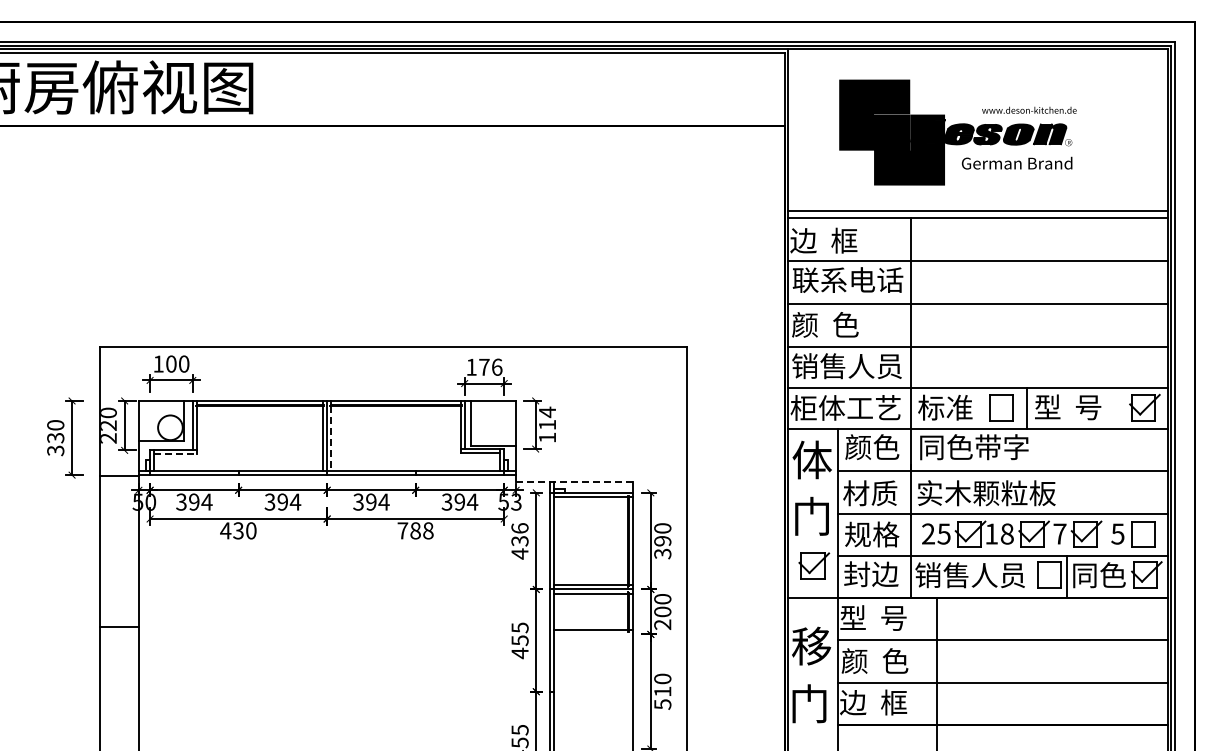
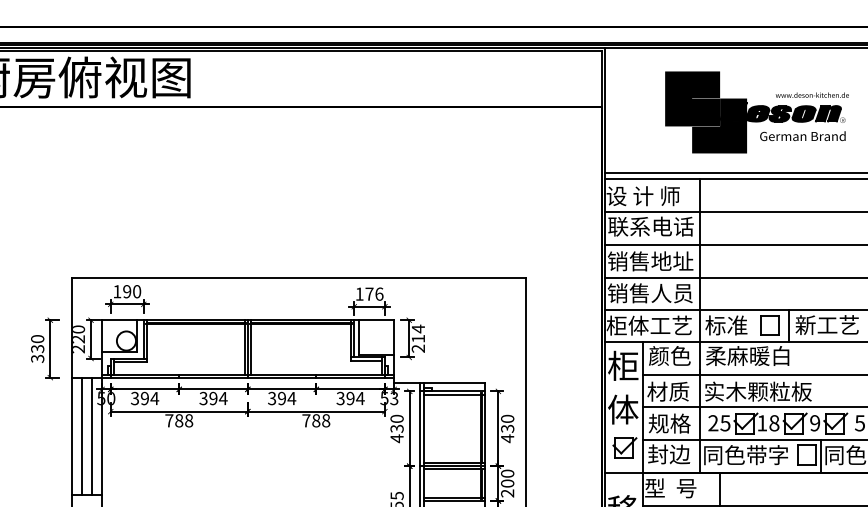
part: (957, 132) -> (756, 112), moved
text: (837, 240) -> (642, 196), 边  框 -> 设 计 师
text: (847, 324) -> (650, 261), 颜  色 -> 销售地址
text: (171, 363) -> (127, 291), 100 -> 190
text: (1075, 407) -> (827, 325), 型  号 -> 新工艺
text: (546, 437) -> (417, 348), 114 -> 214
line: (331, 439) -> (251, 350), dashed -> solid
text: (973, 447) -> (748, 356), 同色带字 -> 柔麻暖白
line: (176, 454) -> (131, 361), dashed -> solid
text: (811, 459) -> (622, 365), 体 -> 柜
line: (574, 481) -> (439, 382), dashed -> solid
text: (811, 515) -> (622, 408), 门 -> 体
text: (519, 528) -> (396, 418), 436 -> 430
text: (238, 530) -> (179, 420), 430 -> 788
text: (1059, 533) -> (814, 422), 7 -> 9
text: (662, 547) -> (507, 433), 390 -> 430
line: (113, 551) -> (82, 436), added
line: (126, 551) -> (92, 436), added
text: (969, 575) -> (745, 455), 销售人员 -> 同色带字
line: (593, 634) -> (454, 501), added

